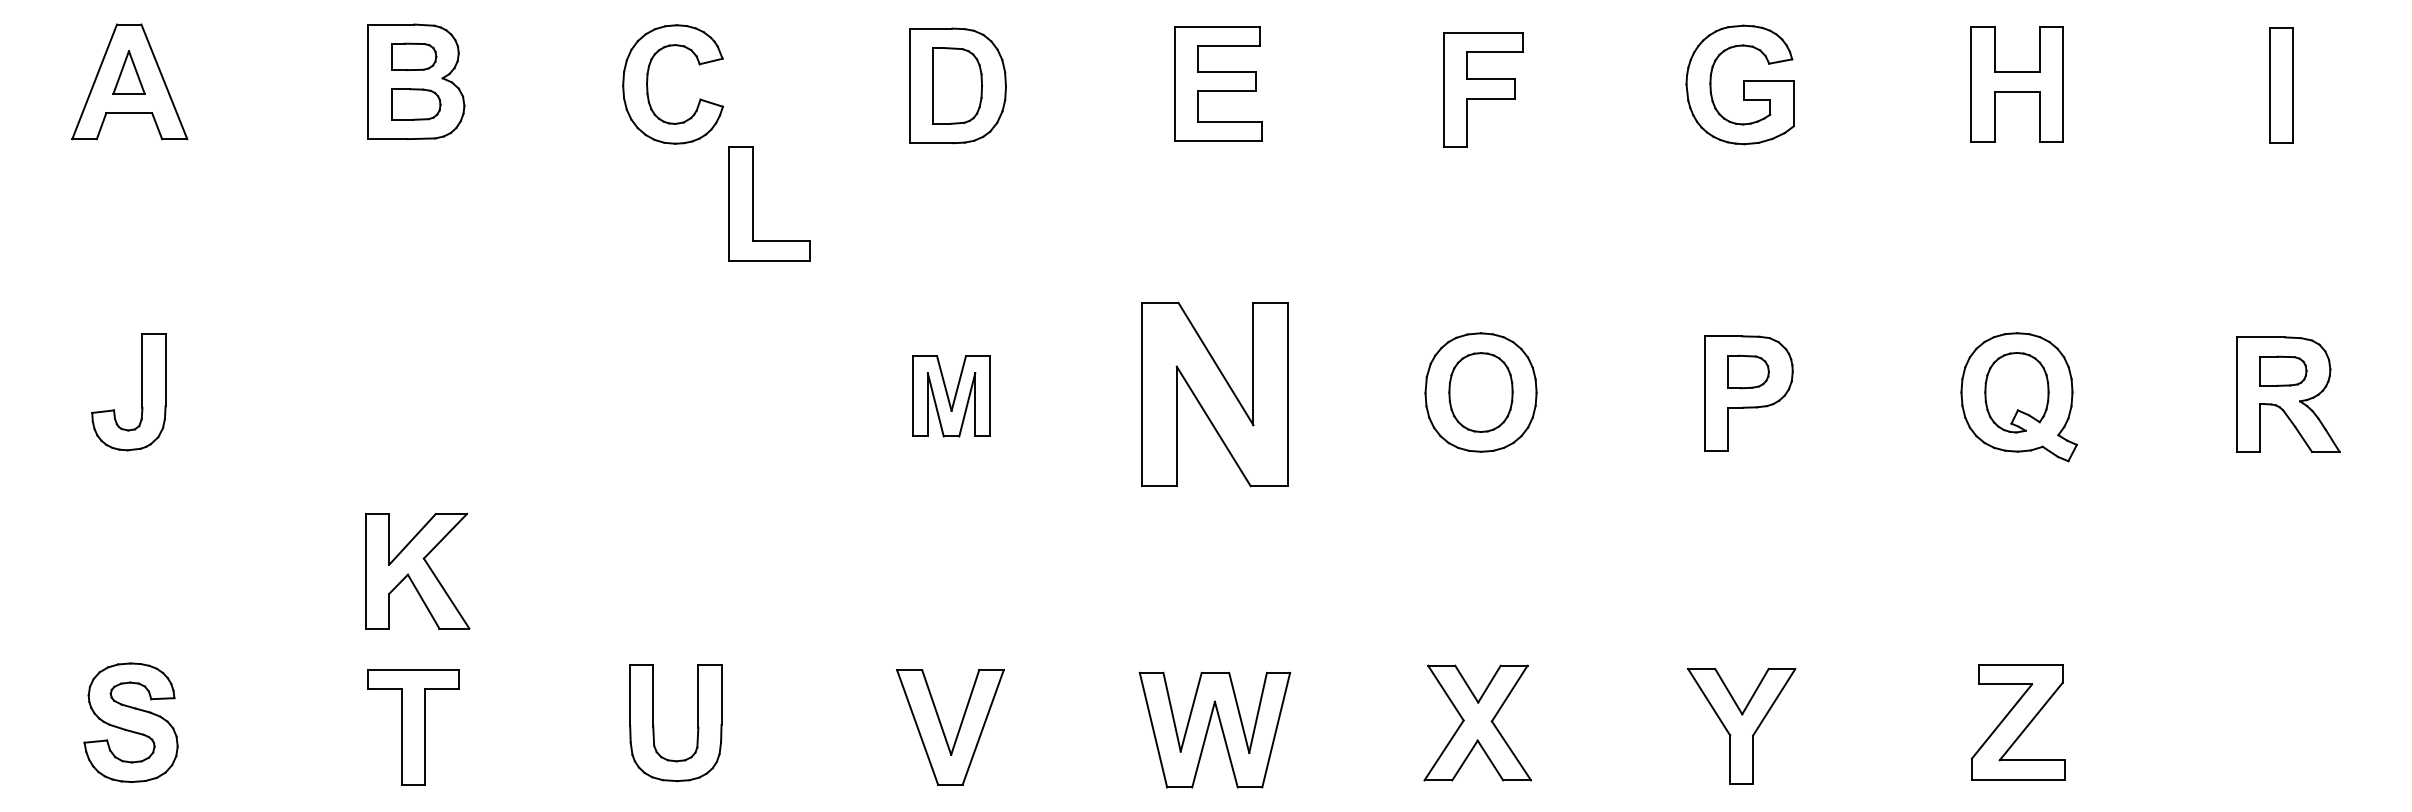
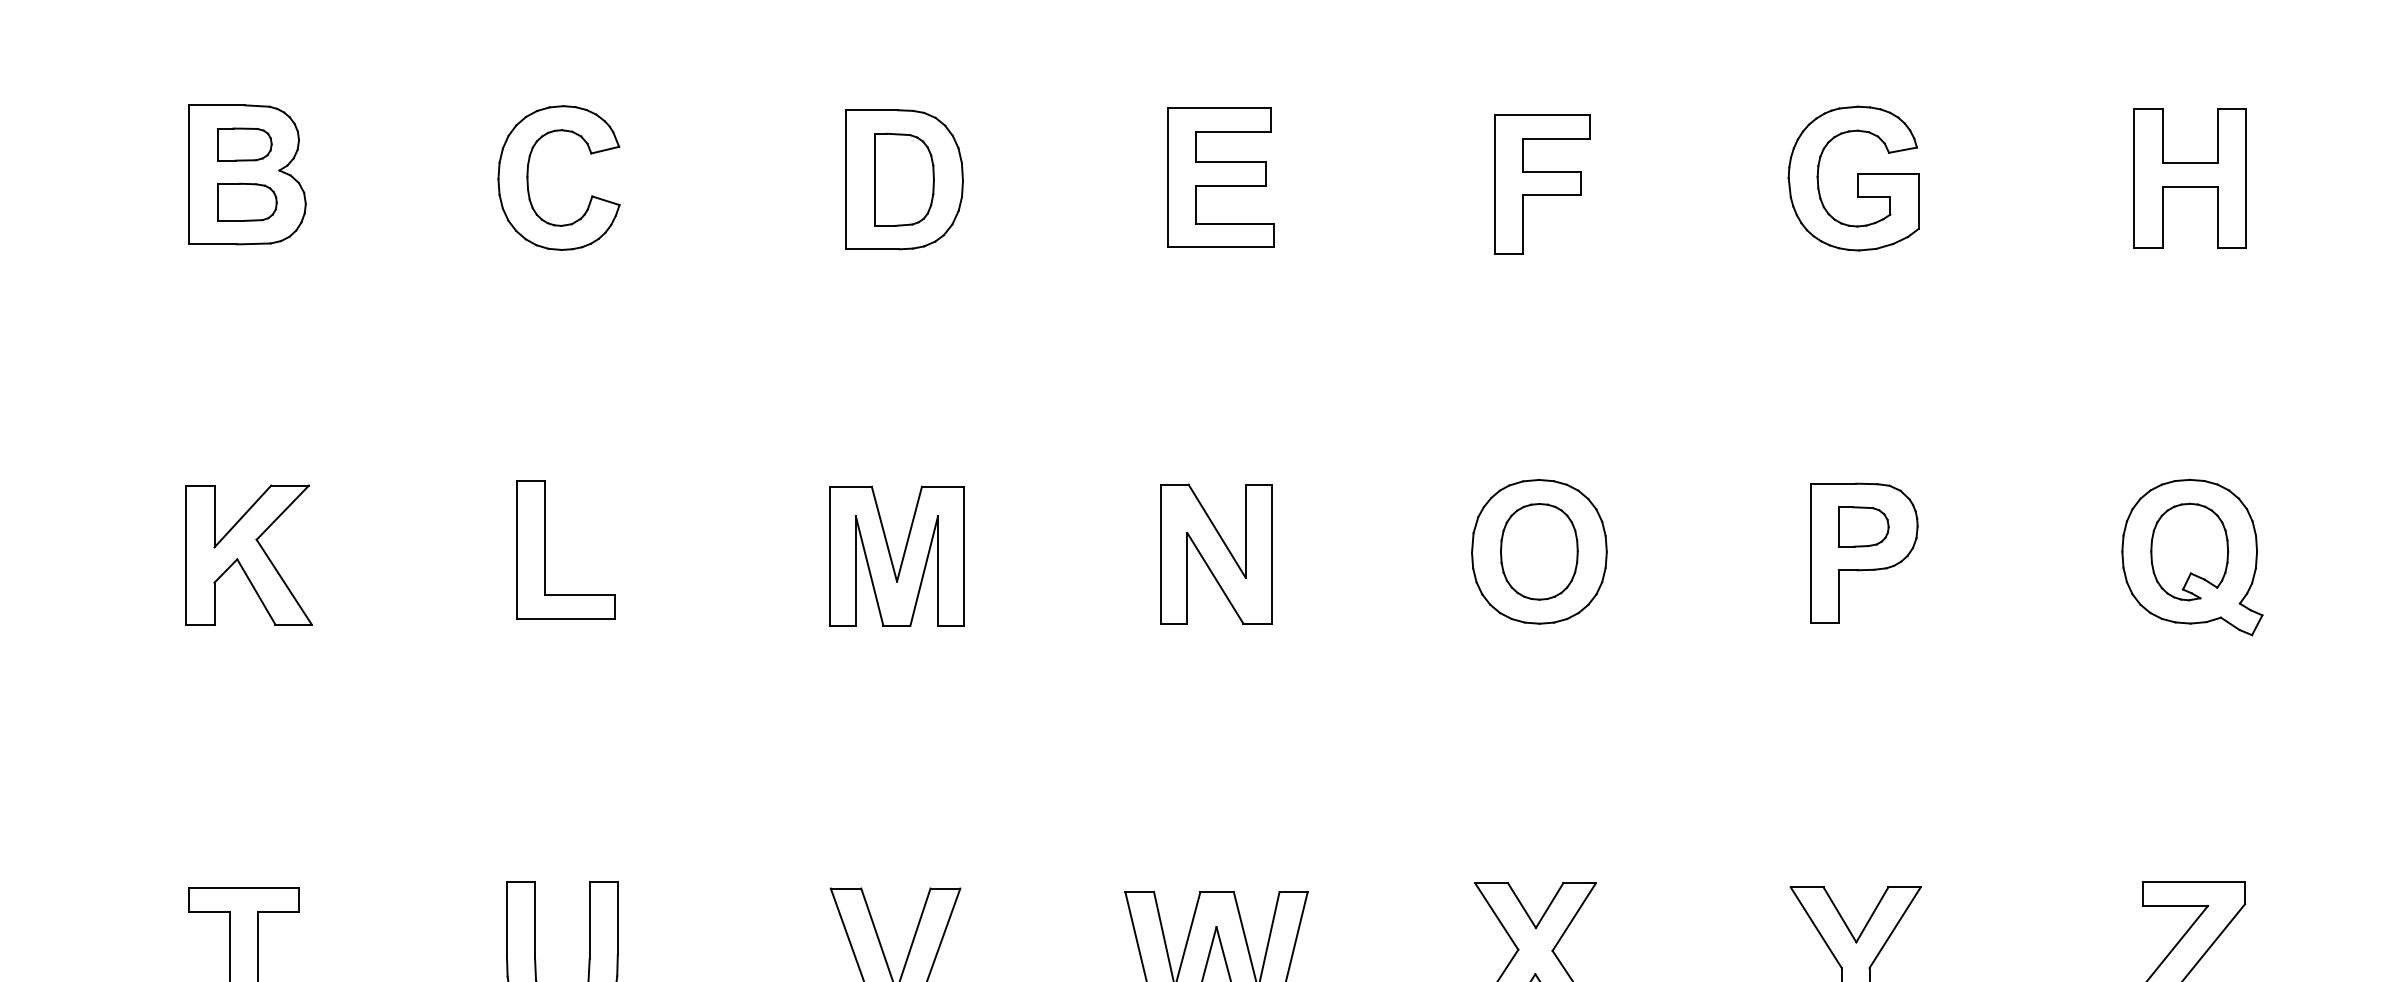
part: (753, 203) -> (546, 549), moved
part: (1214, 394) -> (1215, 554), size x0.62
part: (951, 396) -> (896, 556), size x1.43
part: (417, 571) -> (248, 555), moved

